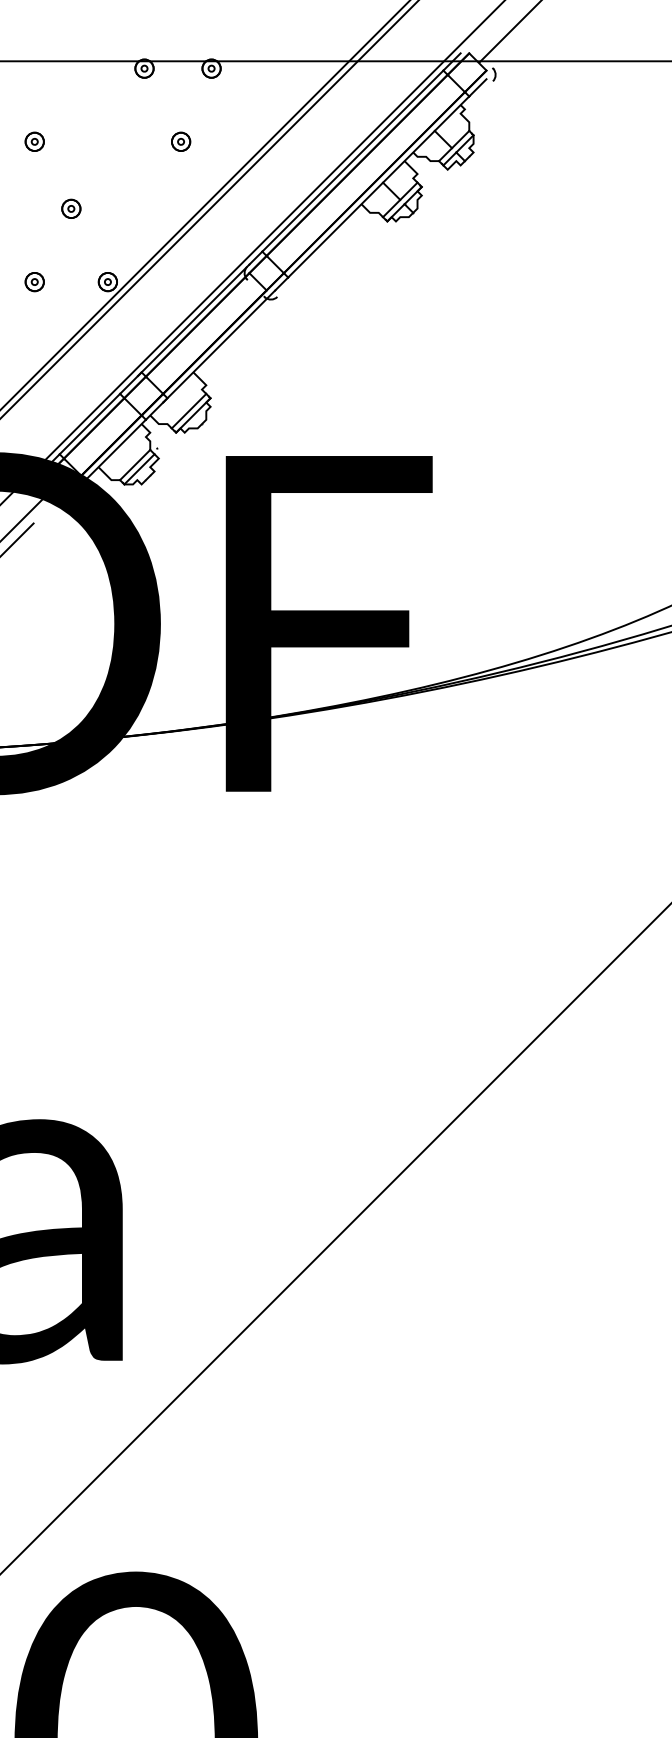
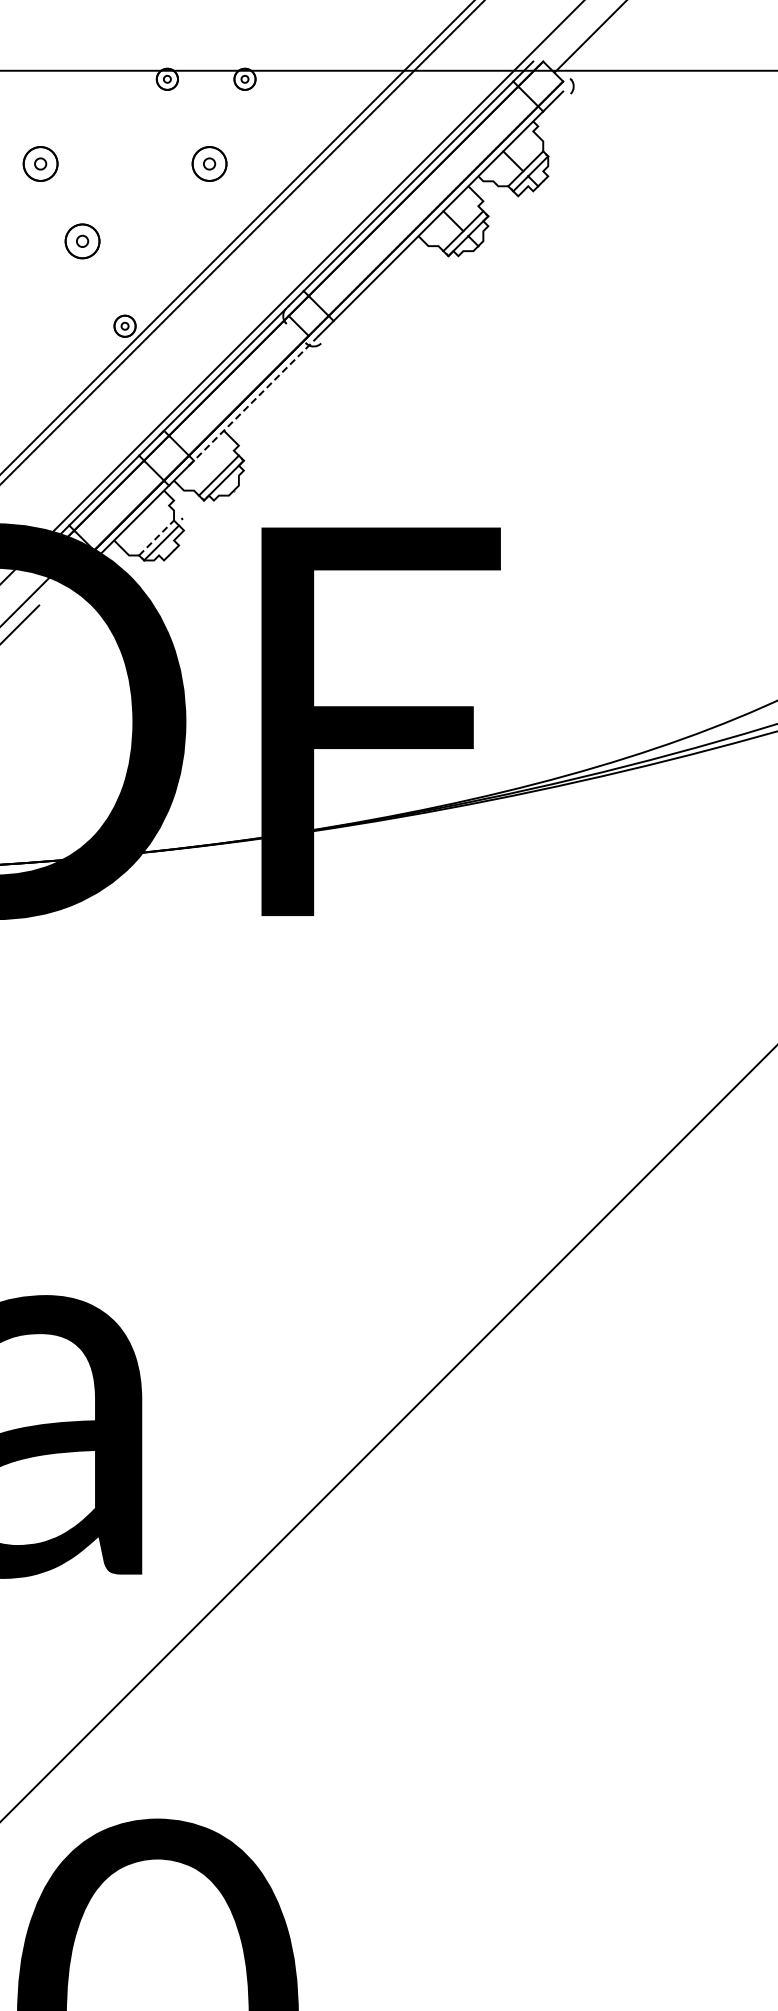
part: (33, 141) -> (39, 163), size x1.6
part: (180, 141) -> (209, 163), size x1.6
part: (71, 208) -> (82, 241), size x1.6
part: (33, 281) -> (39, 325), removed
line: (218, 346) -> (253, 400), solid -> dashed
line: (135, 465) -> (156, 538), solid -> dashed

